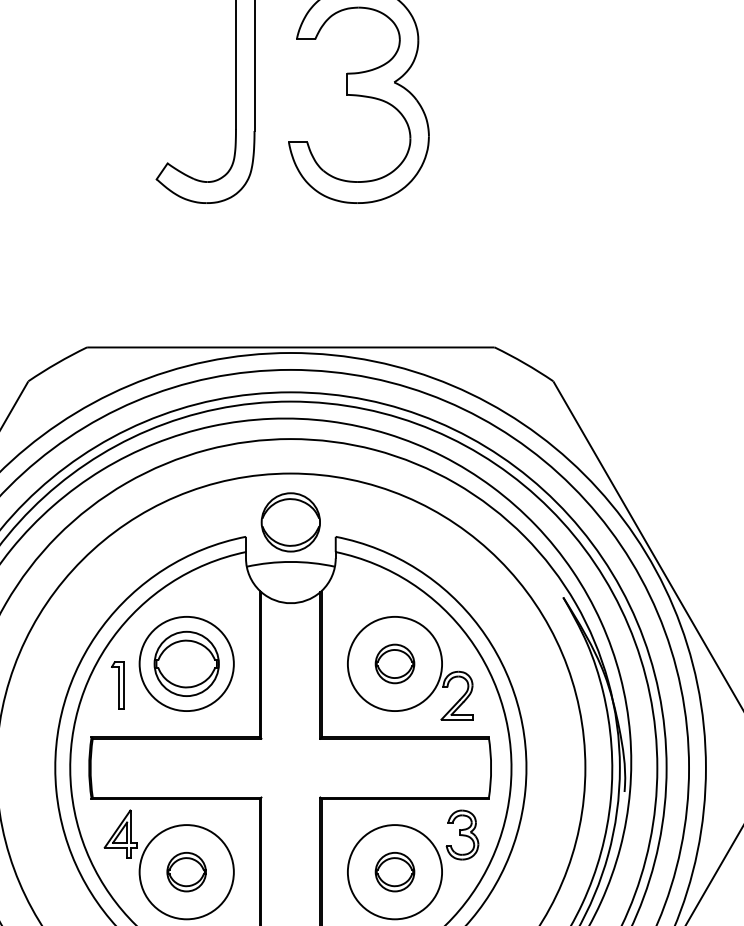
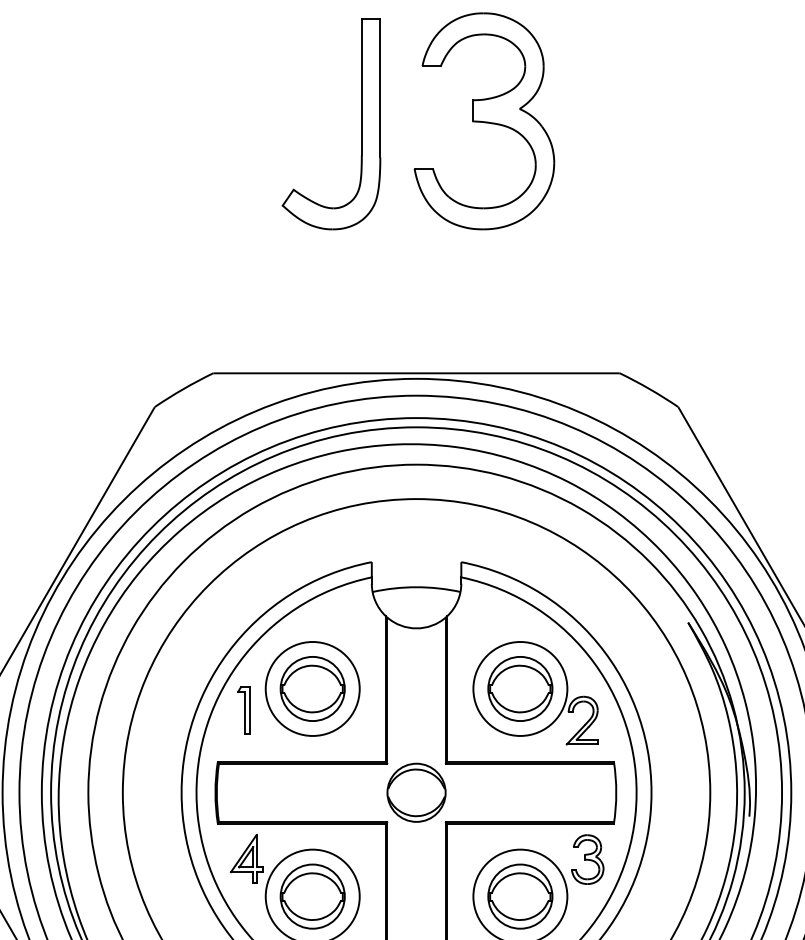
part: (290, 522) -> (416, 792), moved
part: (395, 663) -> (520, 688), size x1.67
part: (186, 872) -> (312, 896), size x1.67
part: (395, 872) -> (520, 896), size x1.67

